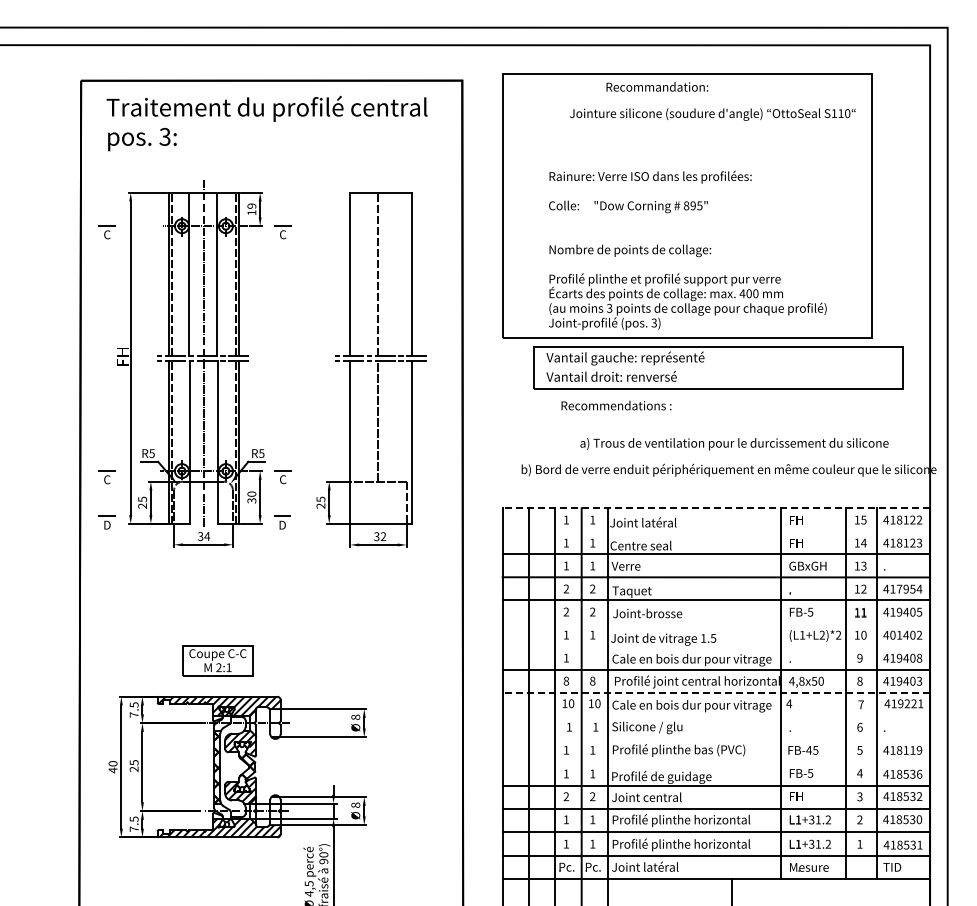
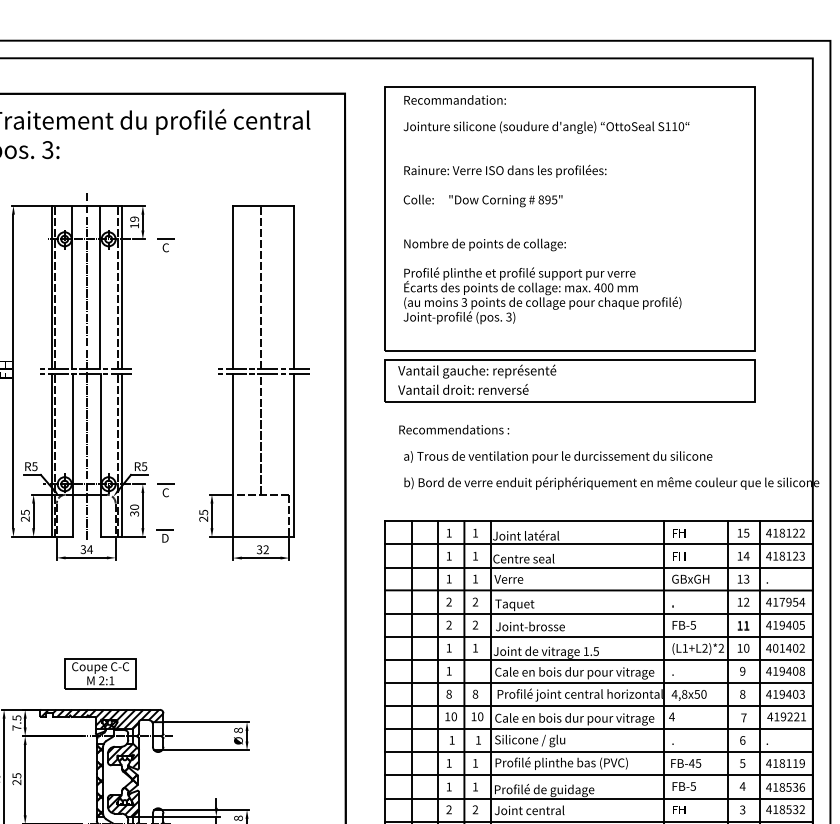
text: (657, 86) -> (455, 99), moved
text: (712, 114) -> (546, 127), moved
text: (687, 250) -> (542, 244), moved
part: (718, 367) -> (570, 380), moved
text: (616, 405) -> (454, 429), moved
text: (734, 444) -> (558, 457), moved
line: (716, 508) -> (599, 521), dashed -> solid
line: (716, 531) -> (599, 544), added
line: (716, 623) -> (599, 636), added
line: (716, 646) -> (599, 659), added
line: (716, 692) -> (599, 705), dashed -> solid
line: (716, 715) -> (599, 728), added
line: (716, 738) -> (599, 751), added
line: (716, 761) -> (599, 774), added

